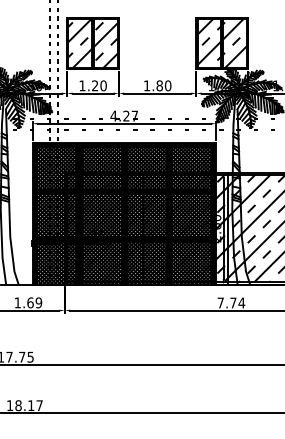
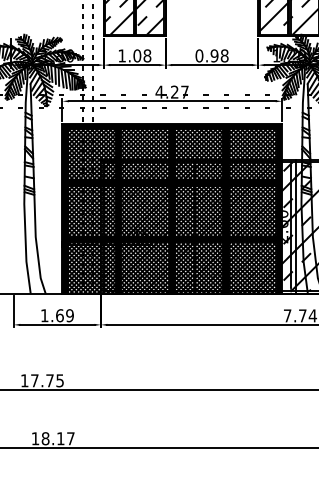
text: (98, 85) -> (141, 55), 1.20 -> 1.08
text: (157, 85) -> (211, 55), 1.80 -> 0.98

